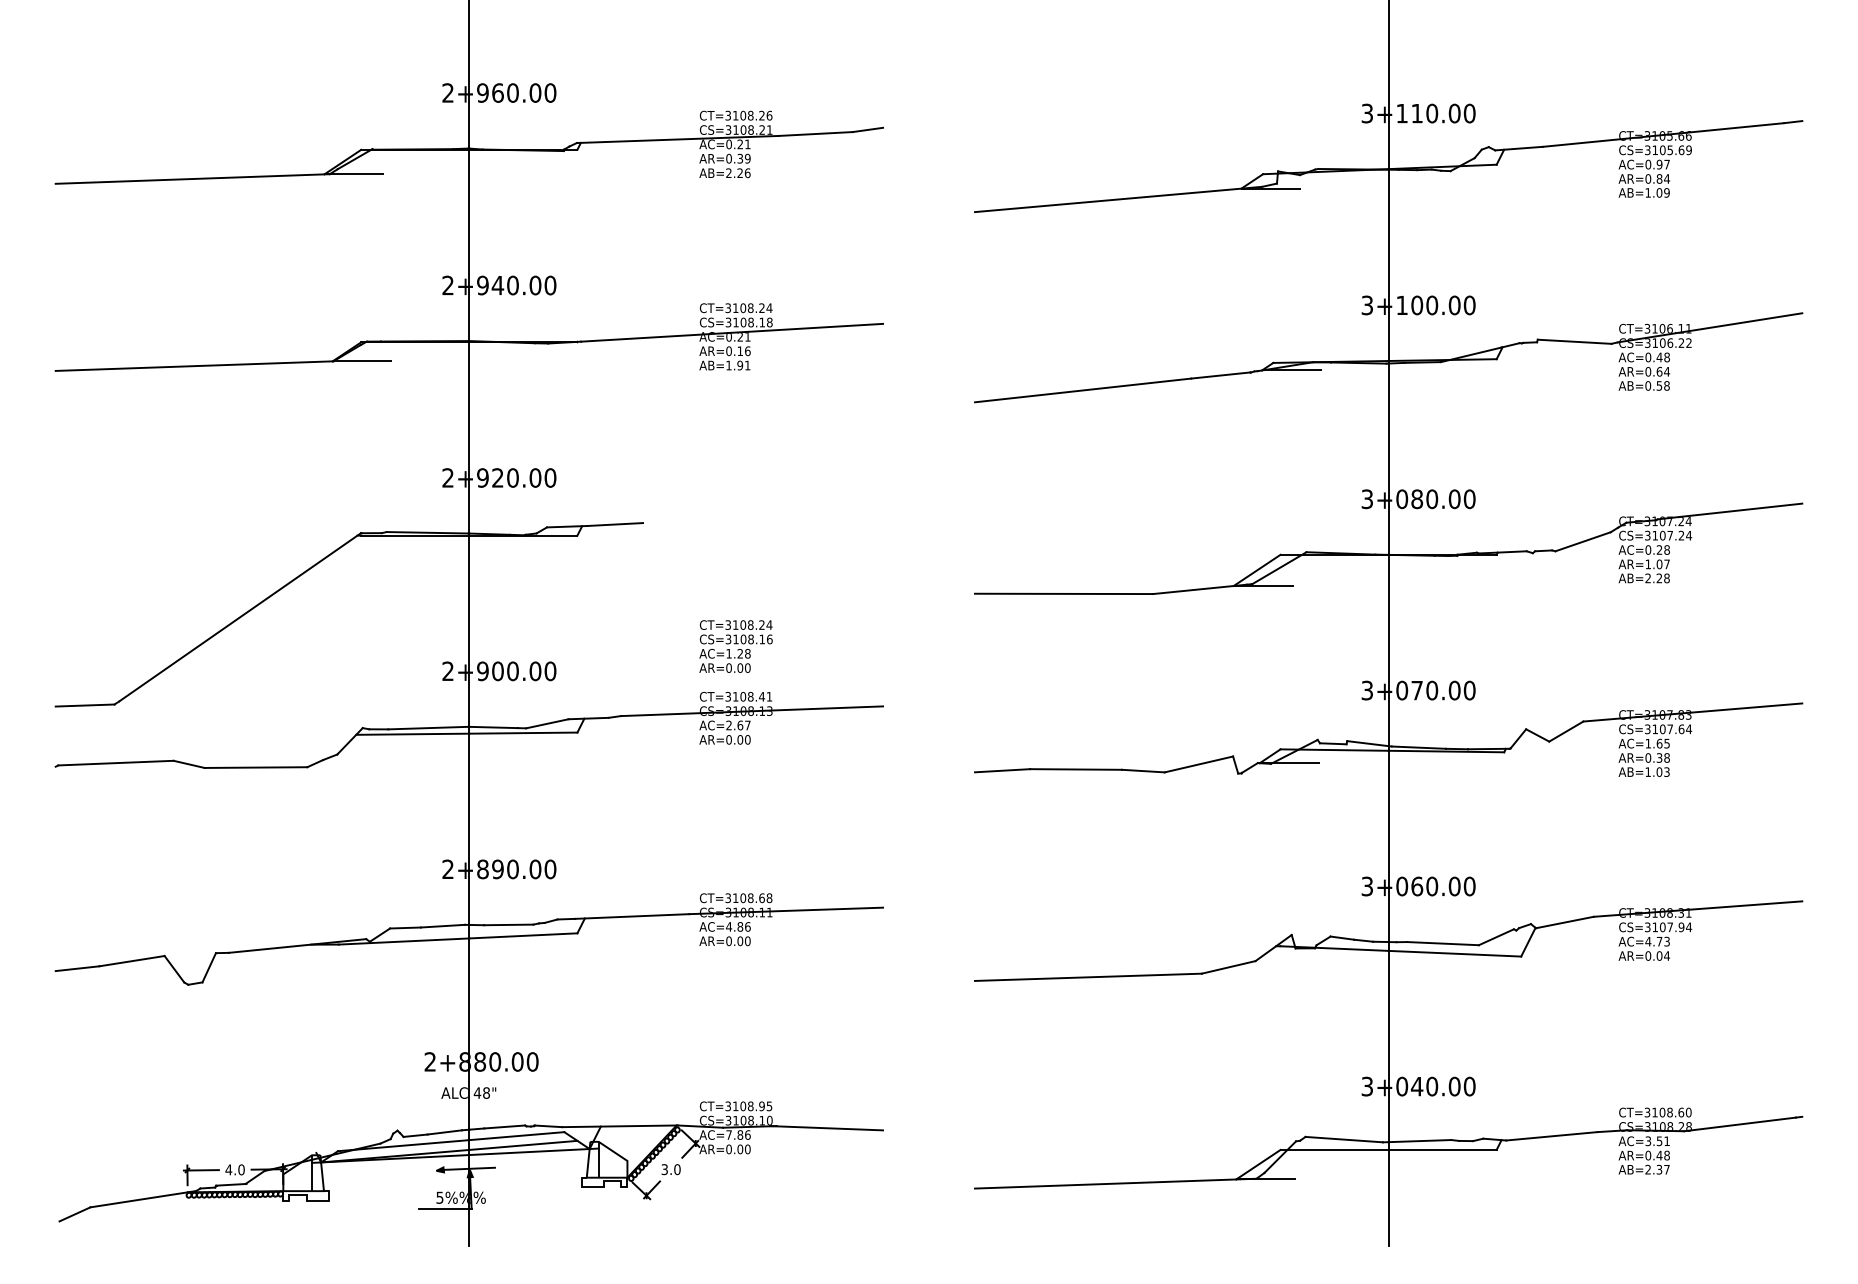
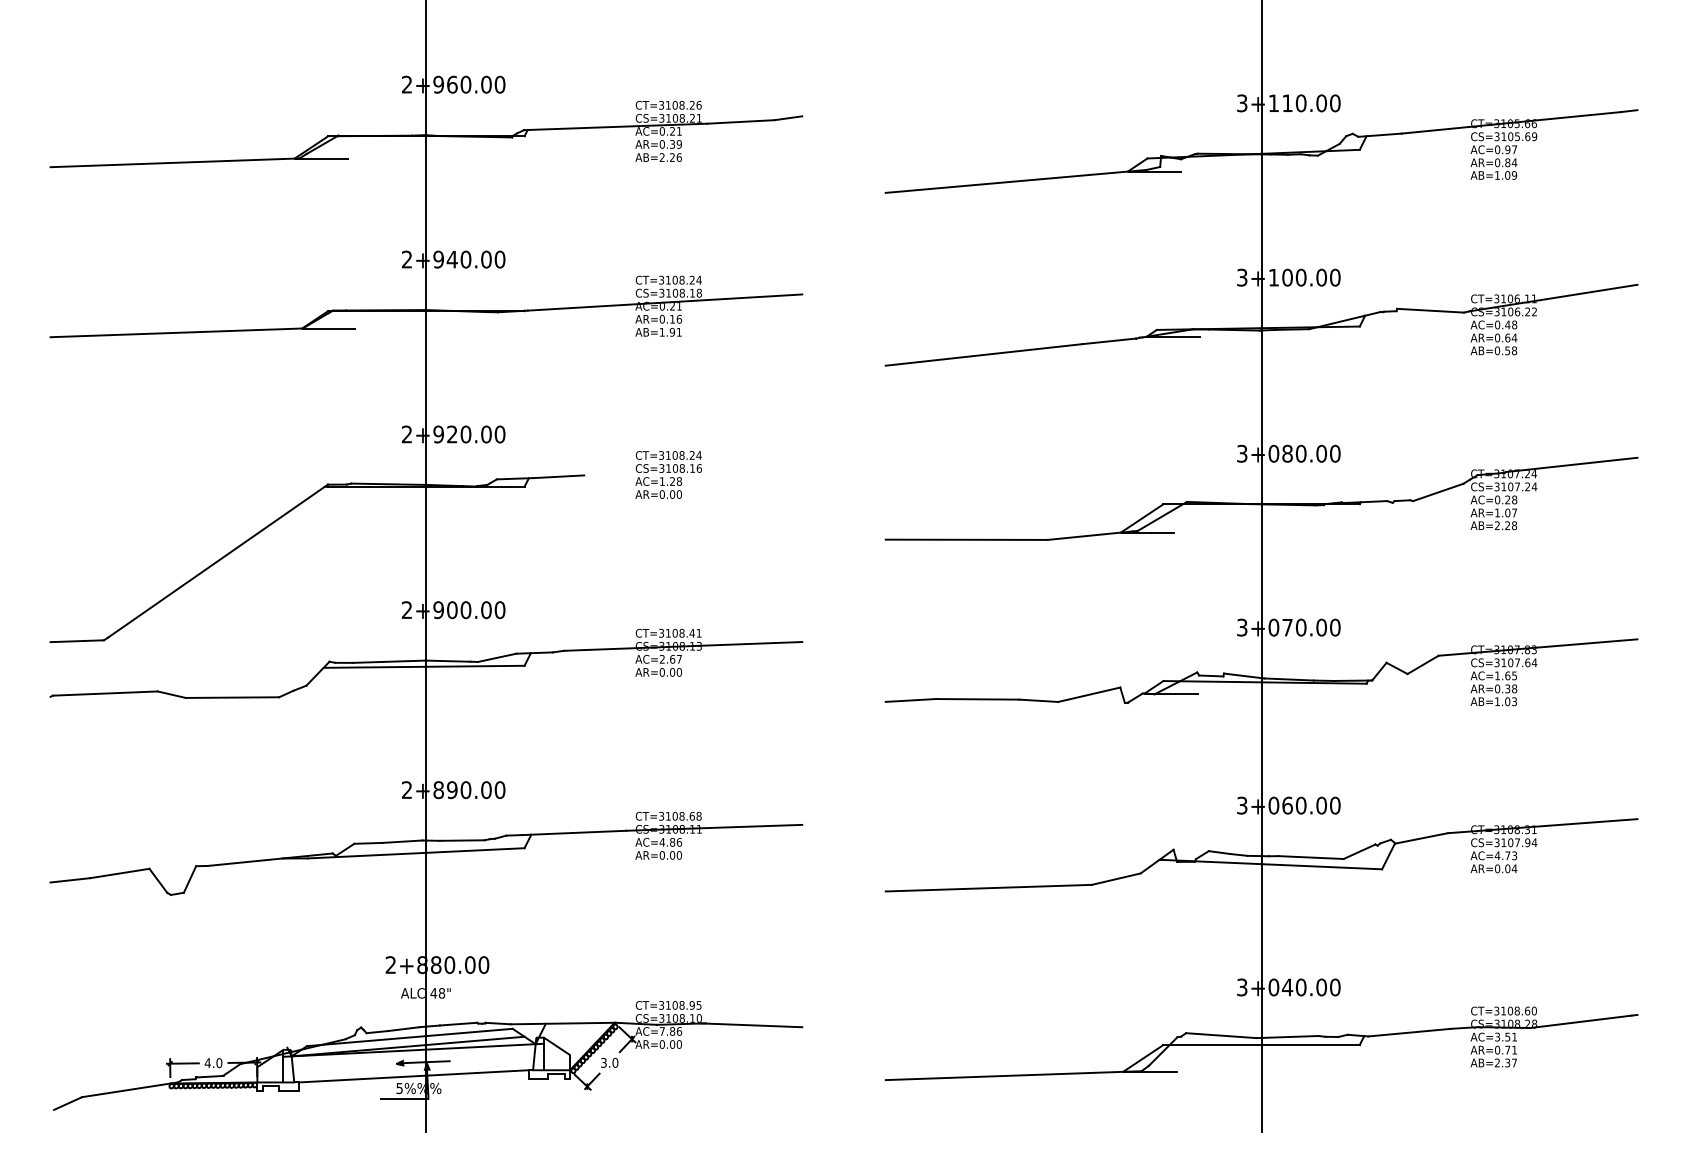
text: (735, 646) -> (668, 474), moved
text: (1662, 1155) -> (1510, 1050), AR=0.48 -> AR=0.71
line: (455, 1184) -> (413, 1076), added

